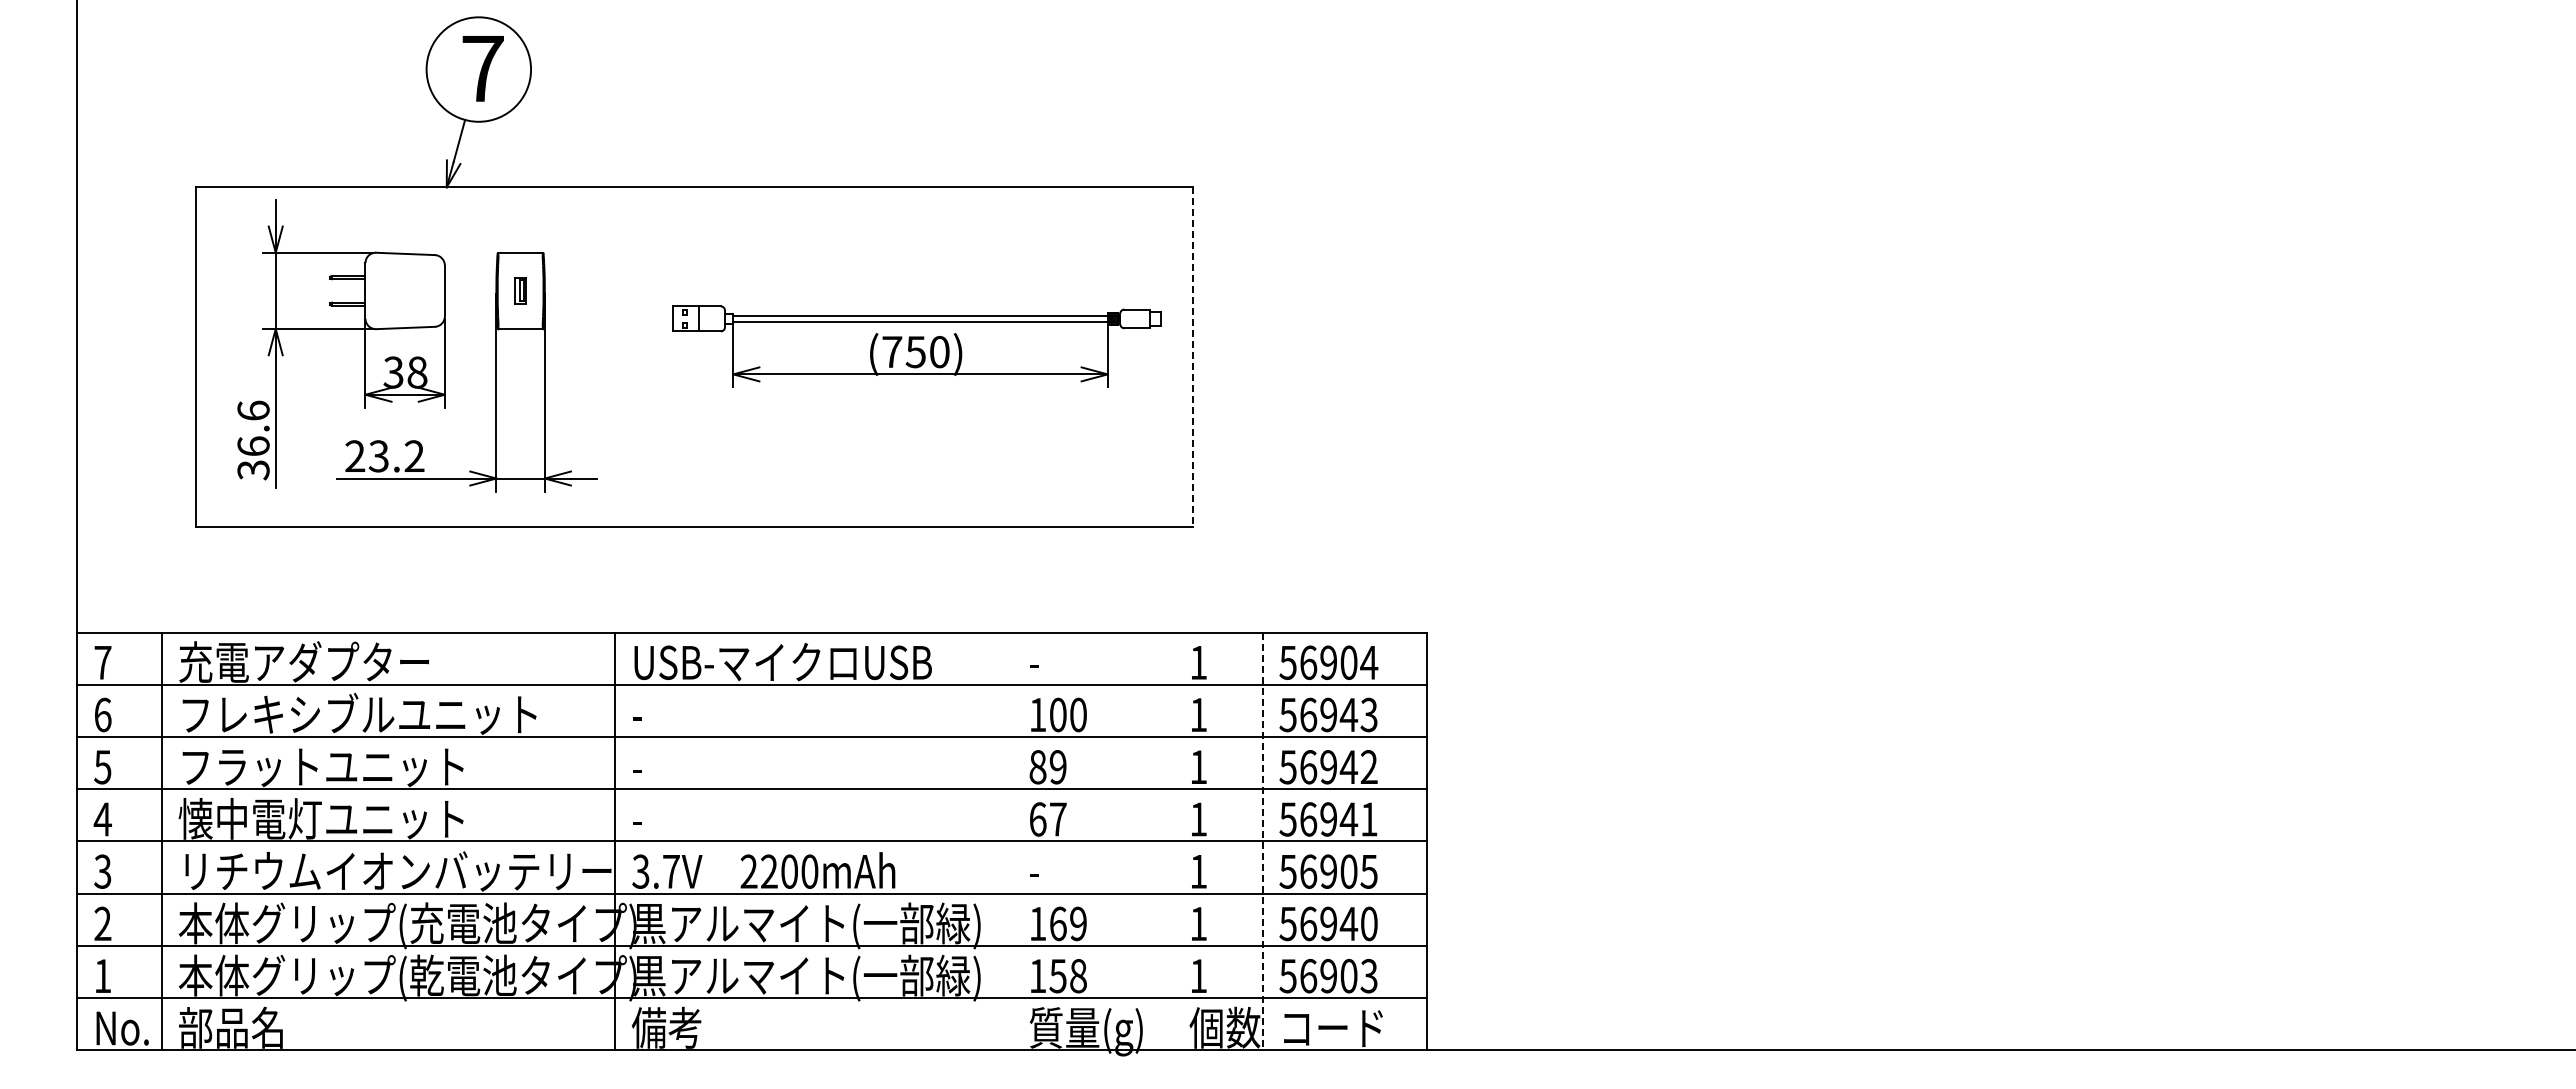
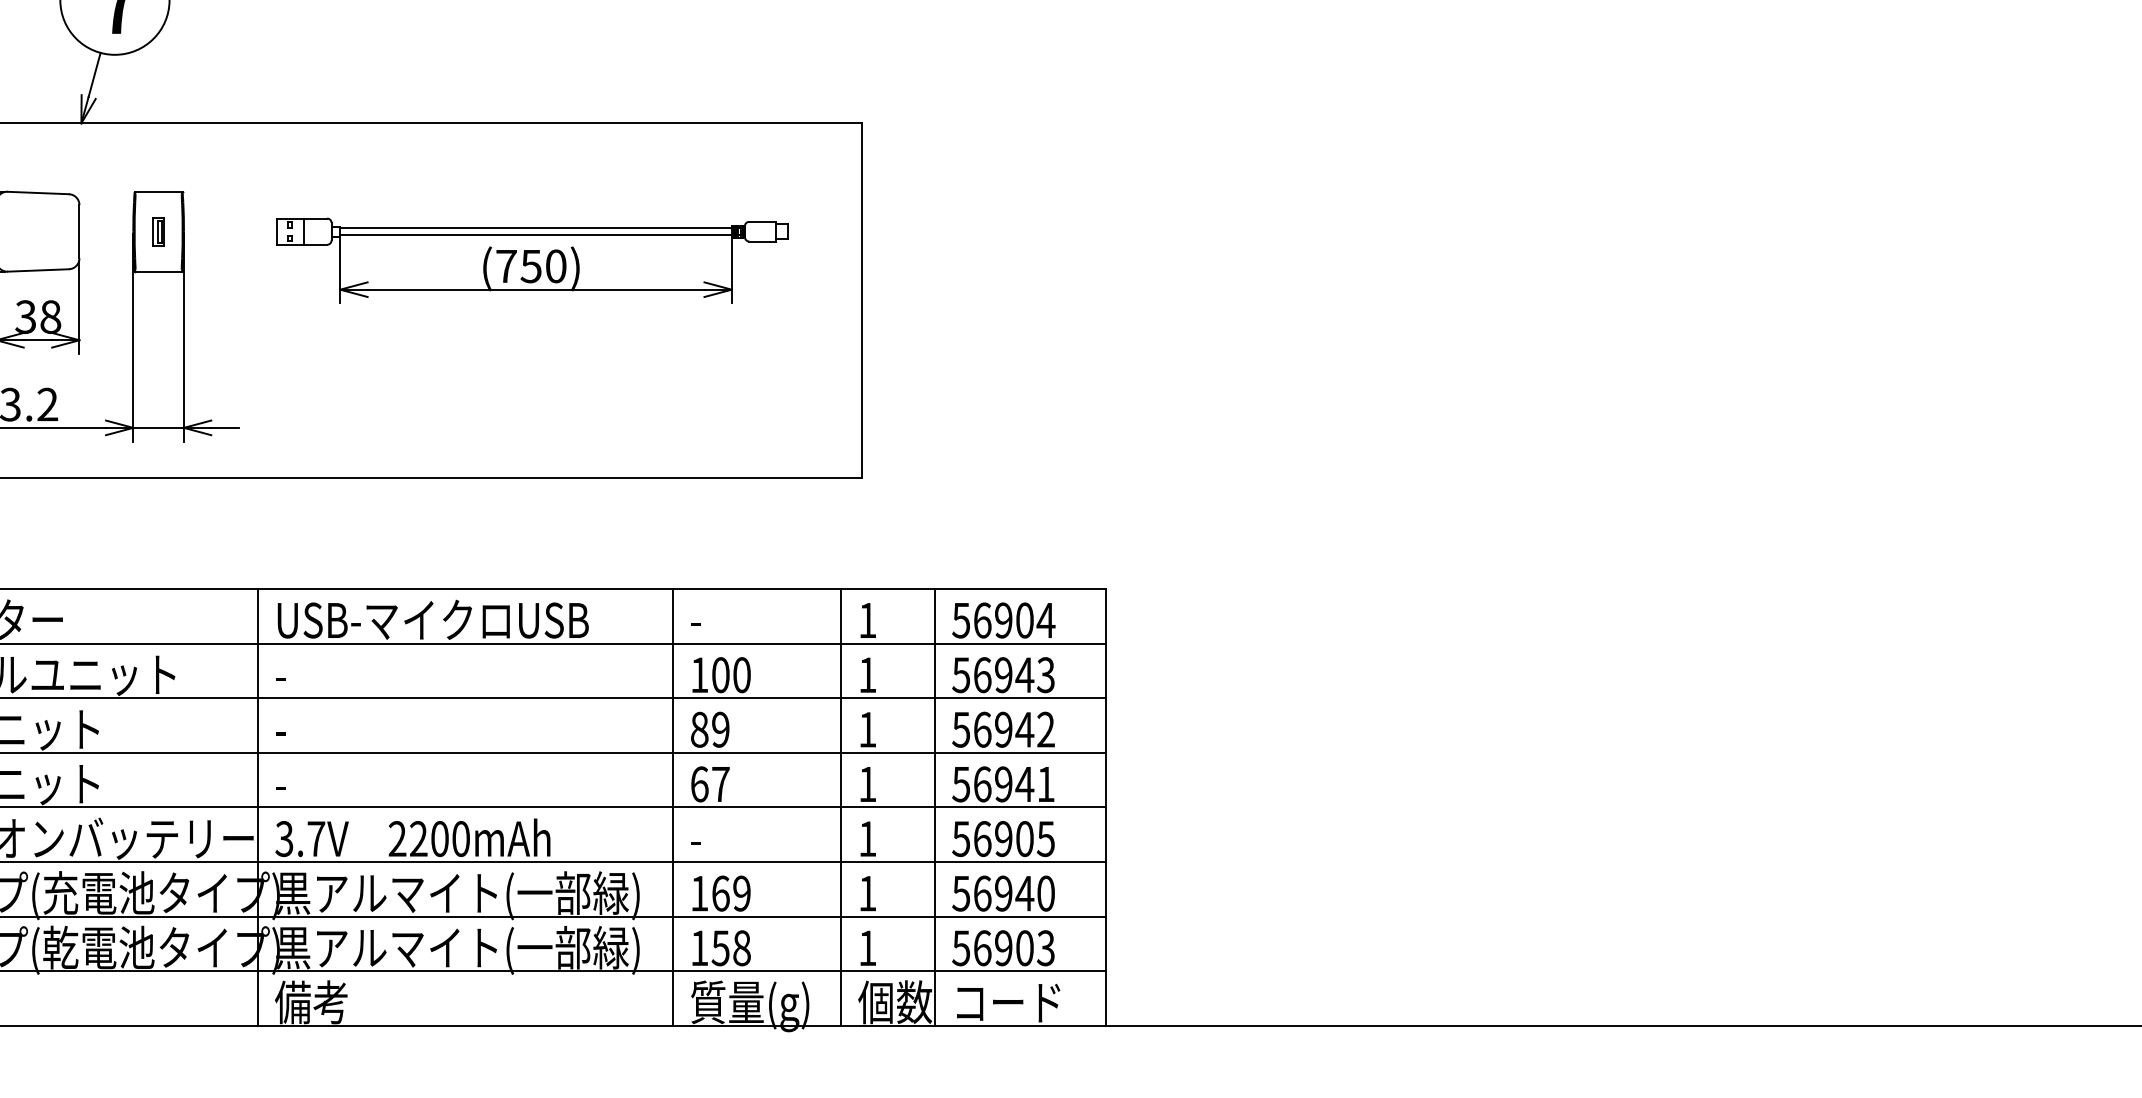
part: (916, 346) -> (531, 260), moved
line: (1193, 356) -> (862, 300), dashed -> solid
line: (1012, 841) -> (673, 807), added
line: (1173, 841) -> (841, 807), added
line: (1262, 841) -> (934, 807), dashed -> solid

